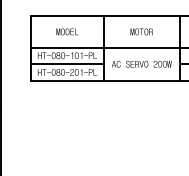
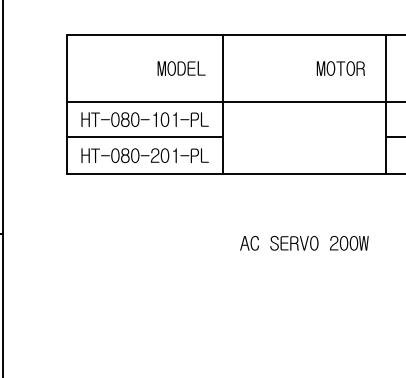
text: (67, 31) -> (181, 67), moved
text: (141, 31) -> (340, 67), moved
text: (141, 63) -> (303, 241), moved

